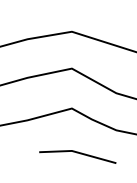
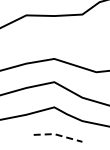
line: (78, 153) -> (58, 135), solid -> dashed

